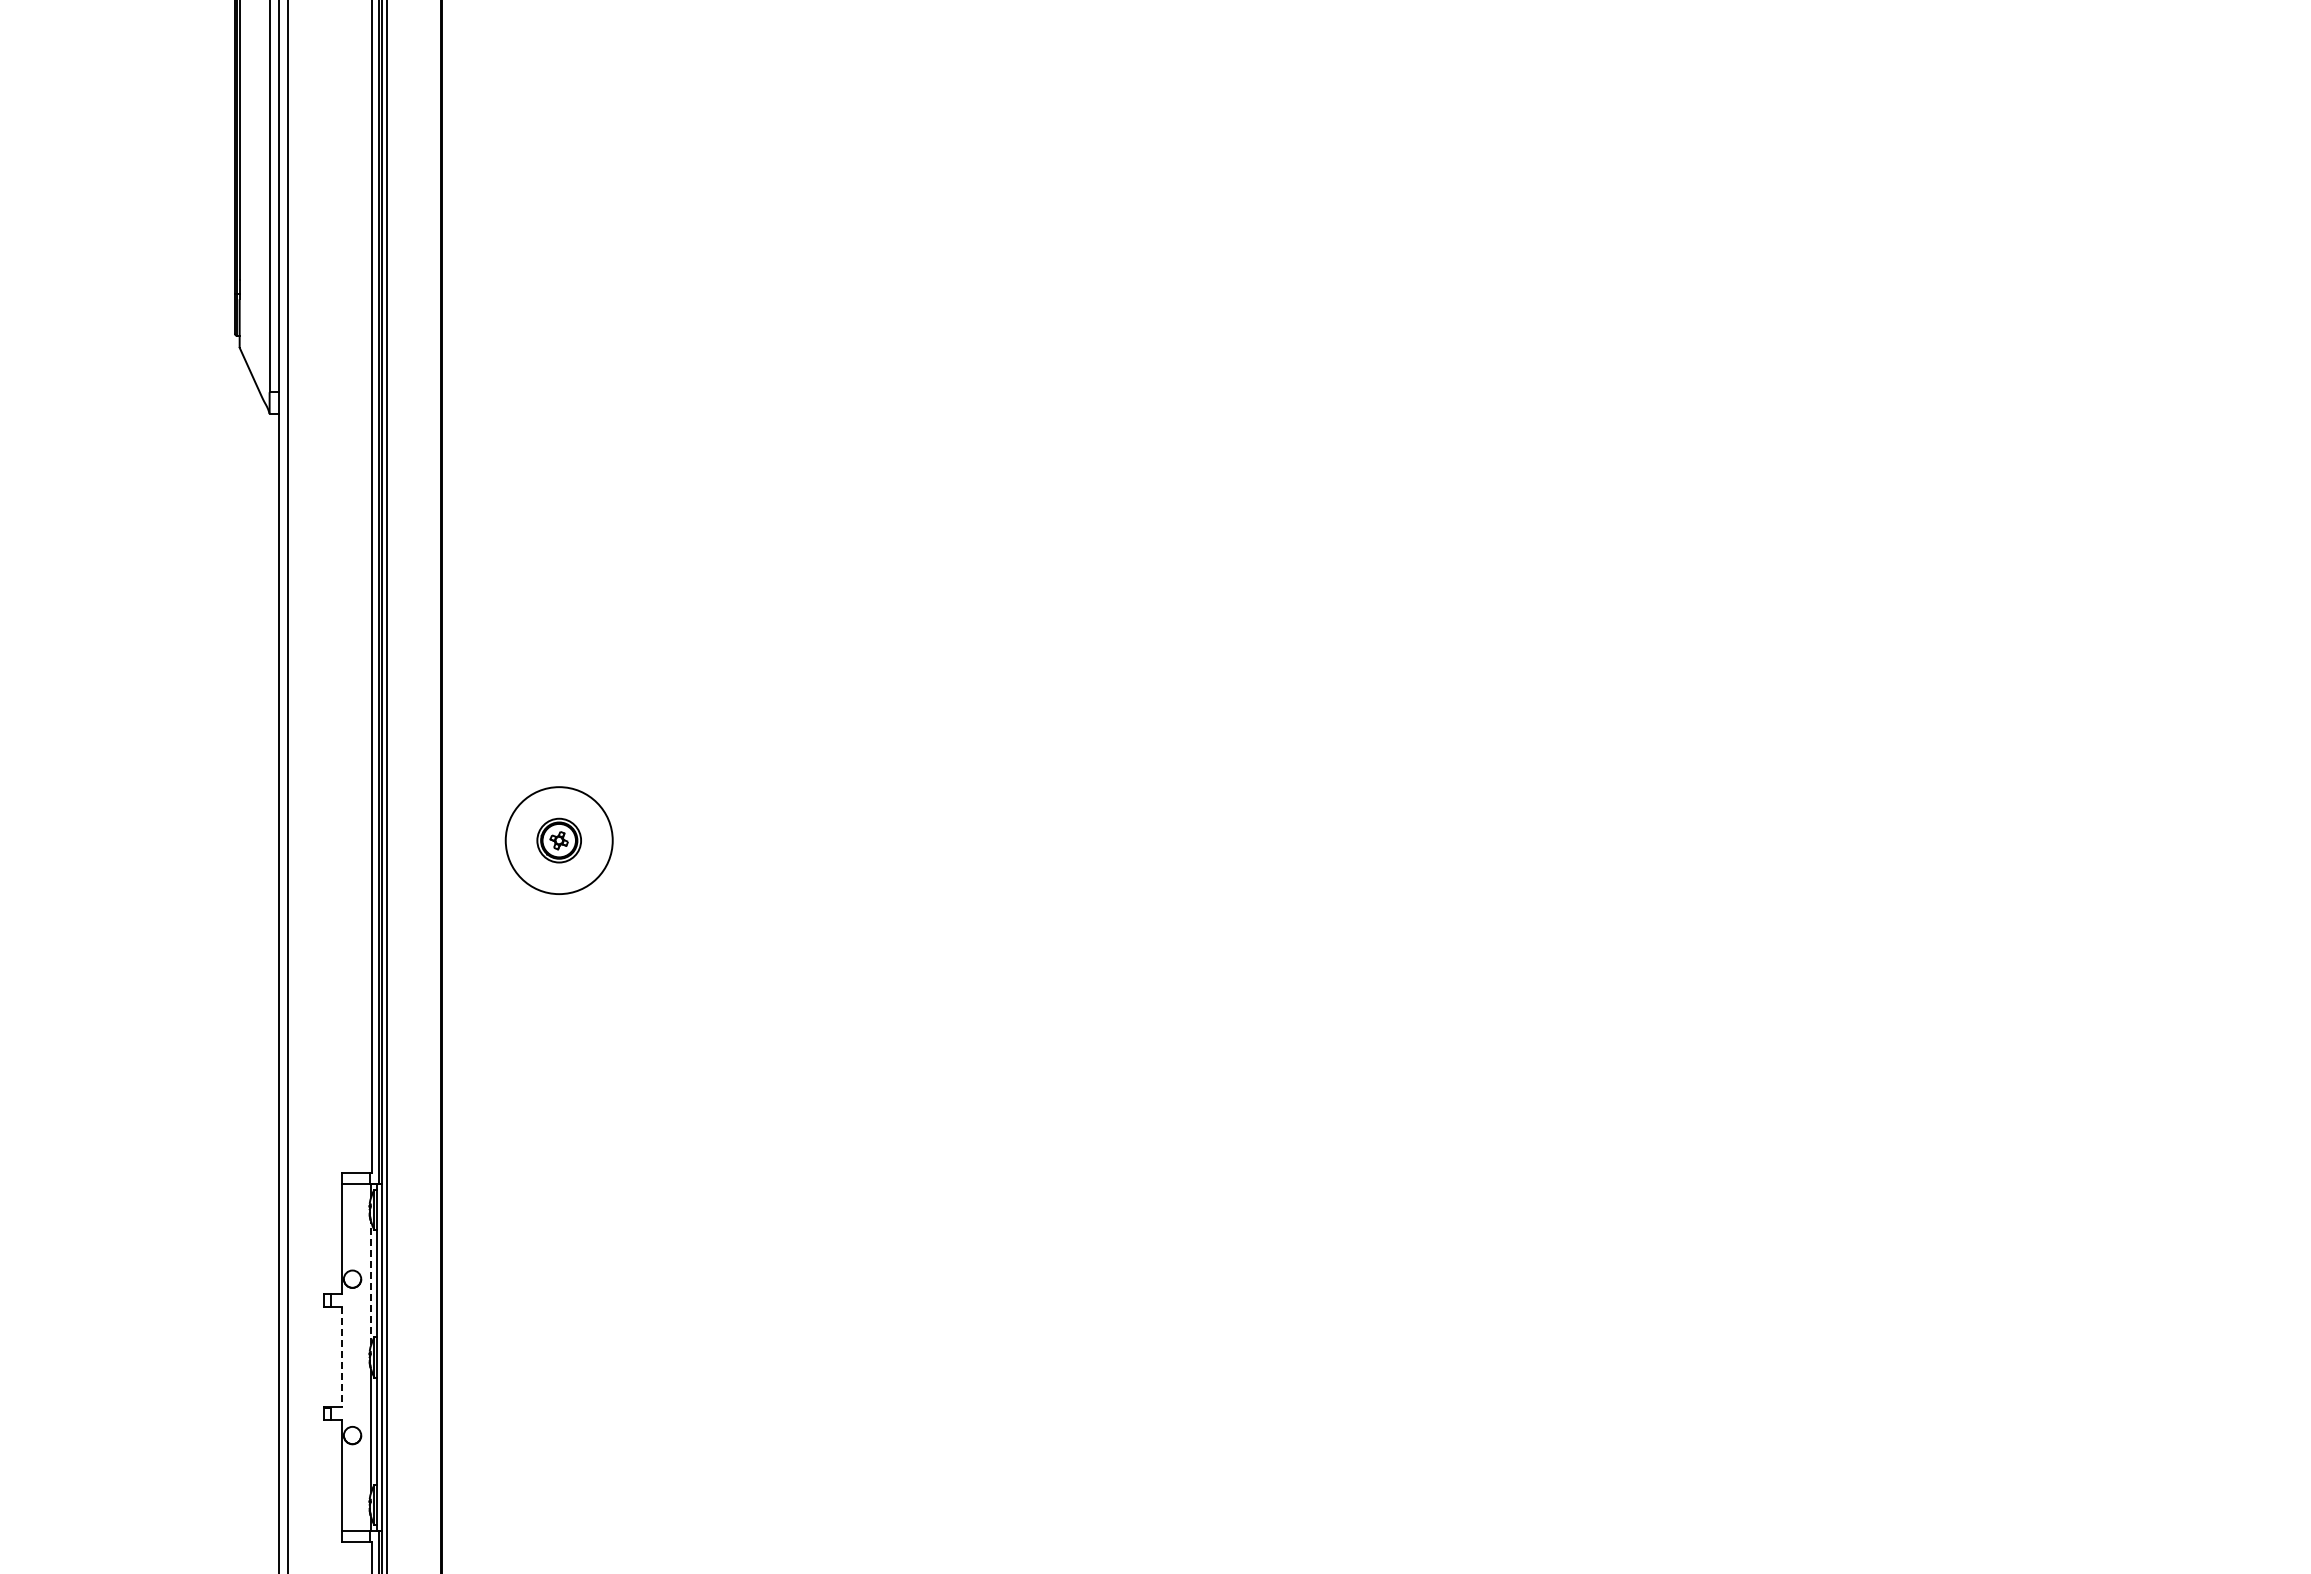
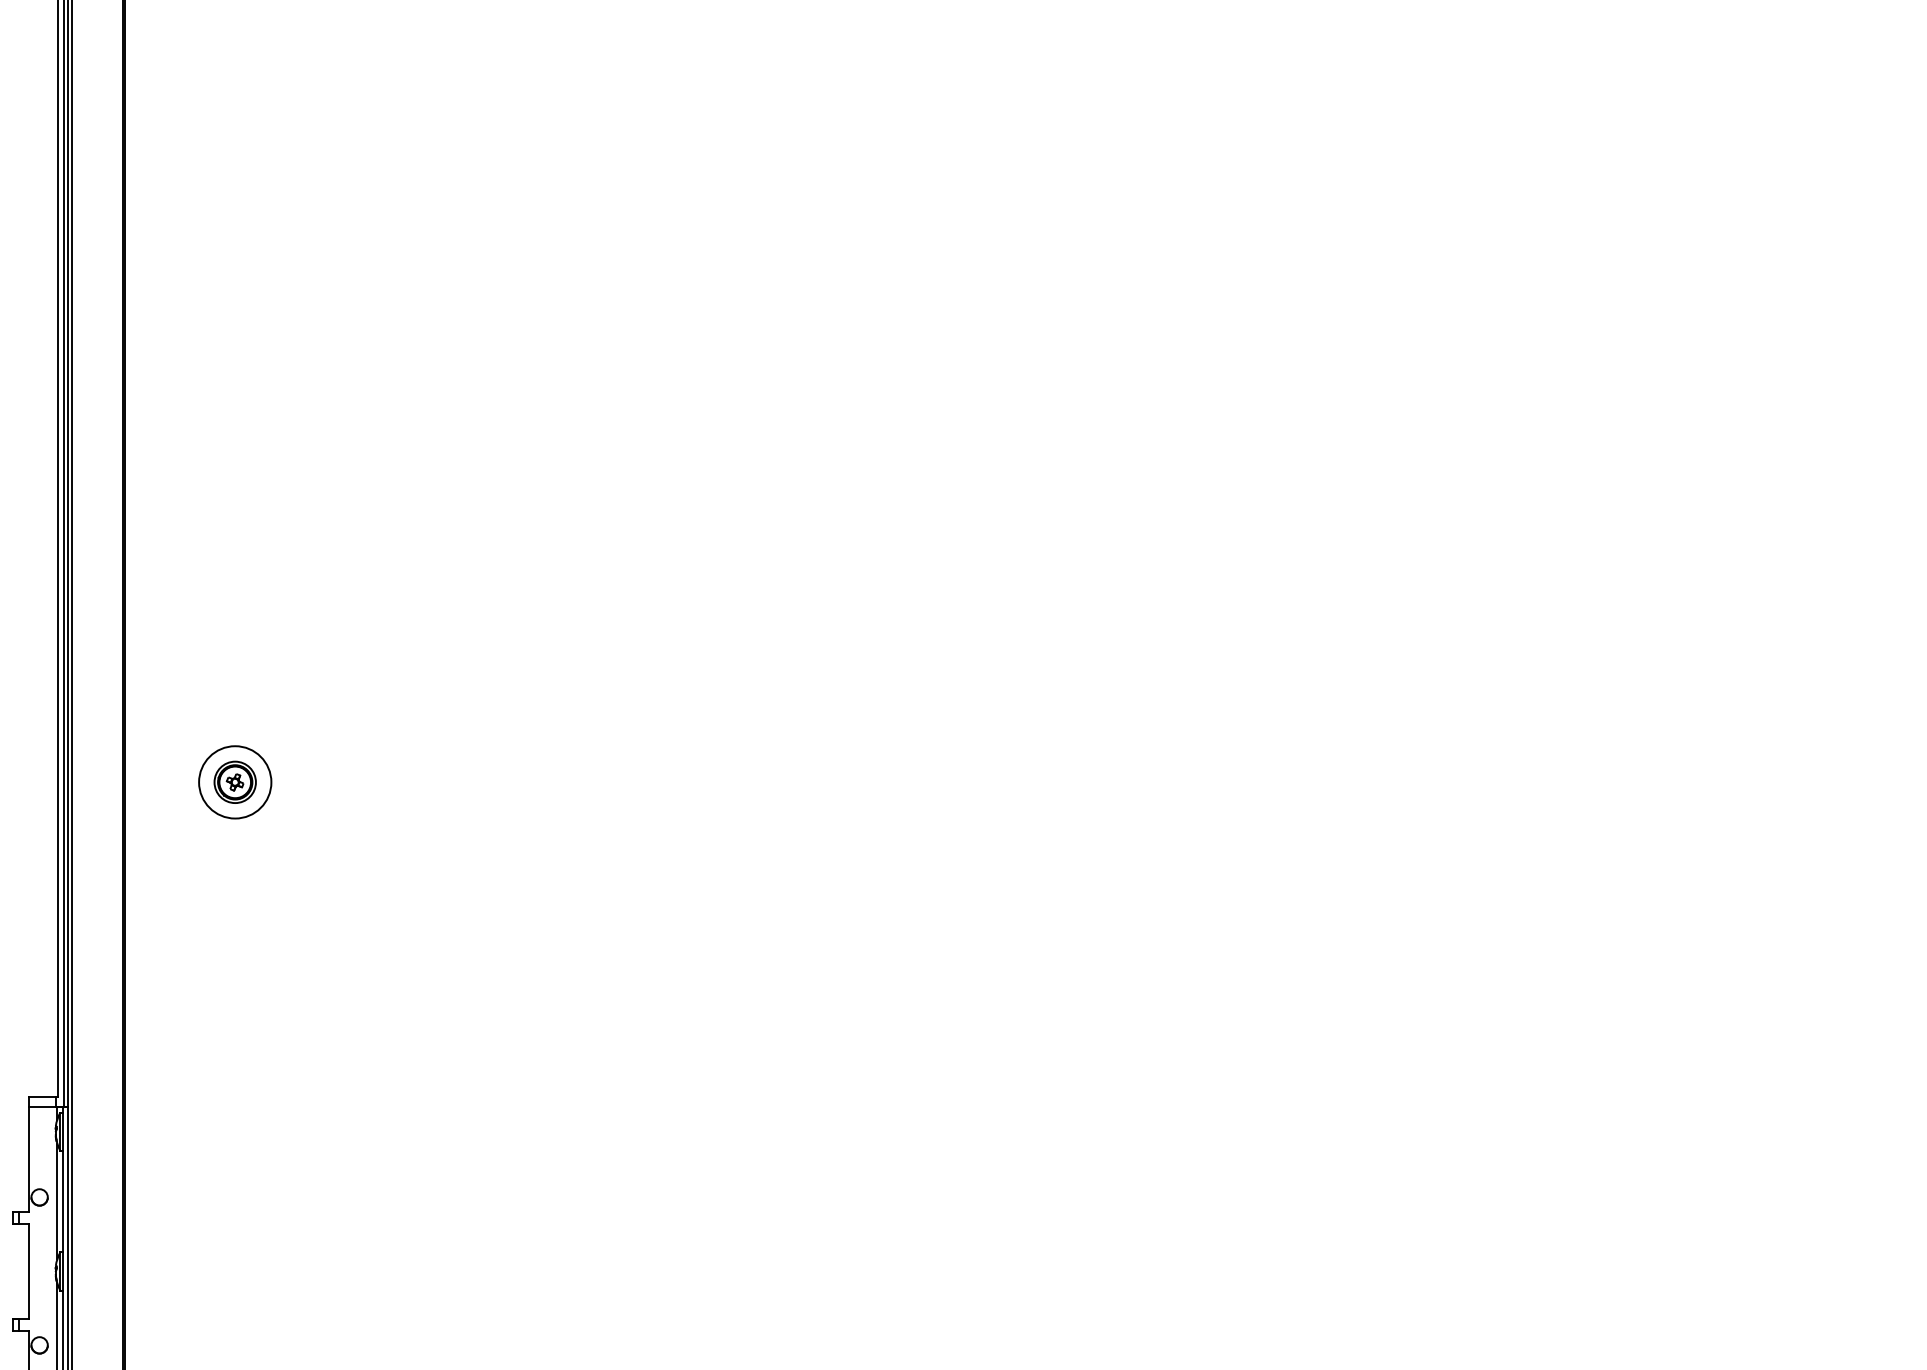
circle: (559, 840) -> (235, 782), size x0.71
line: (371, 1283) -> (57, 1201), dashed -> solid
line: (341, 1357) -> (29, 1271), dashed -> solid

